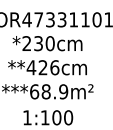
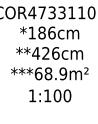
text: (37, 43) -> (41, 32), *230cm -> *186cm

